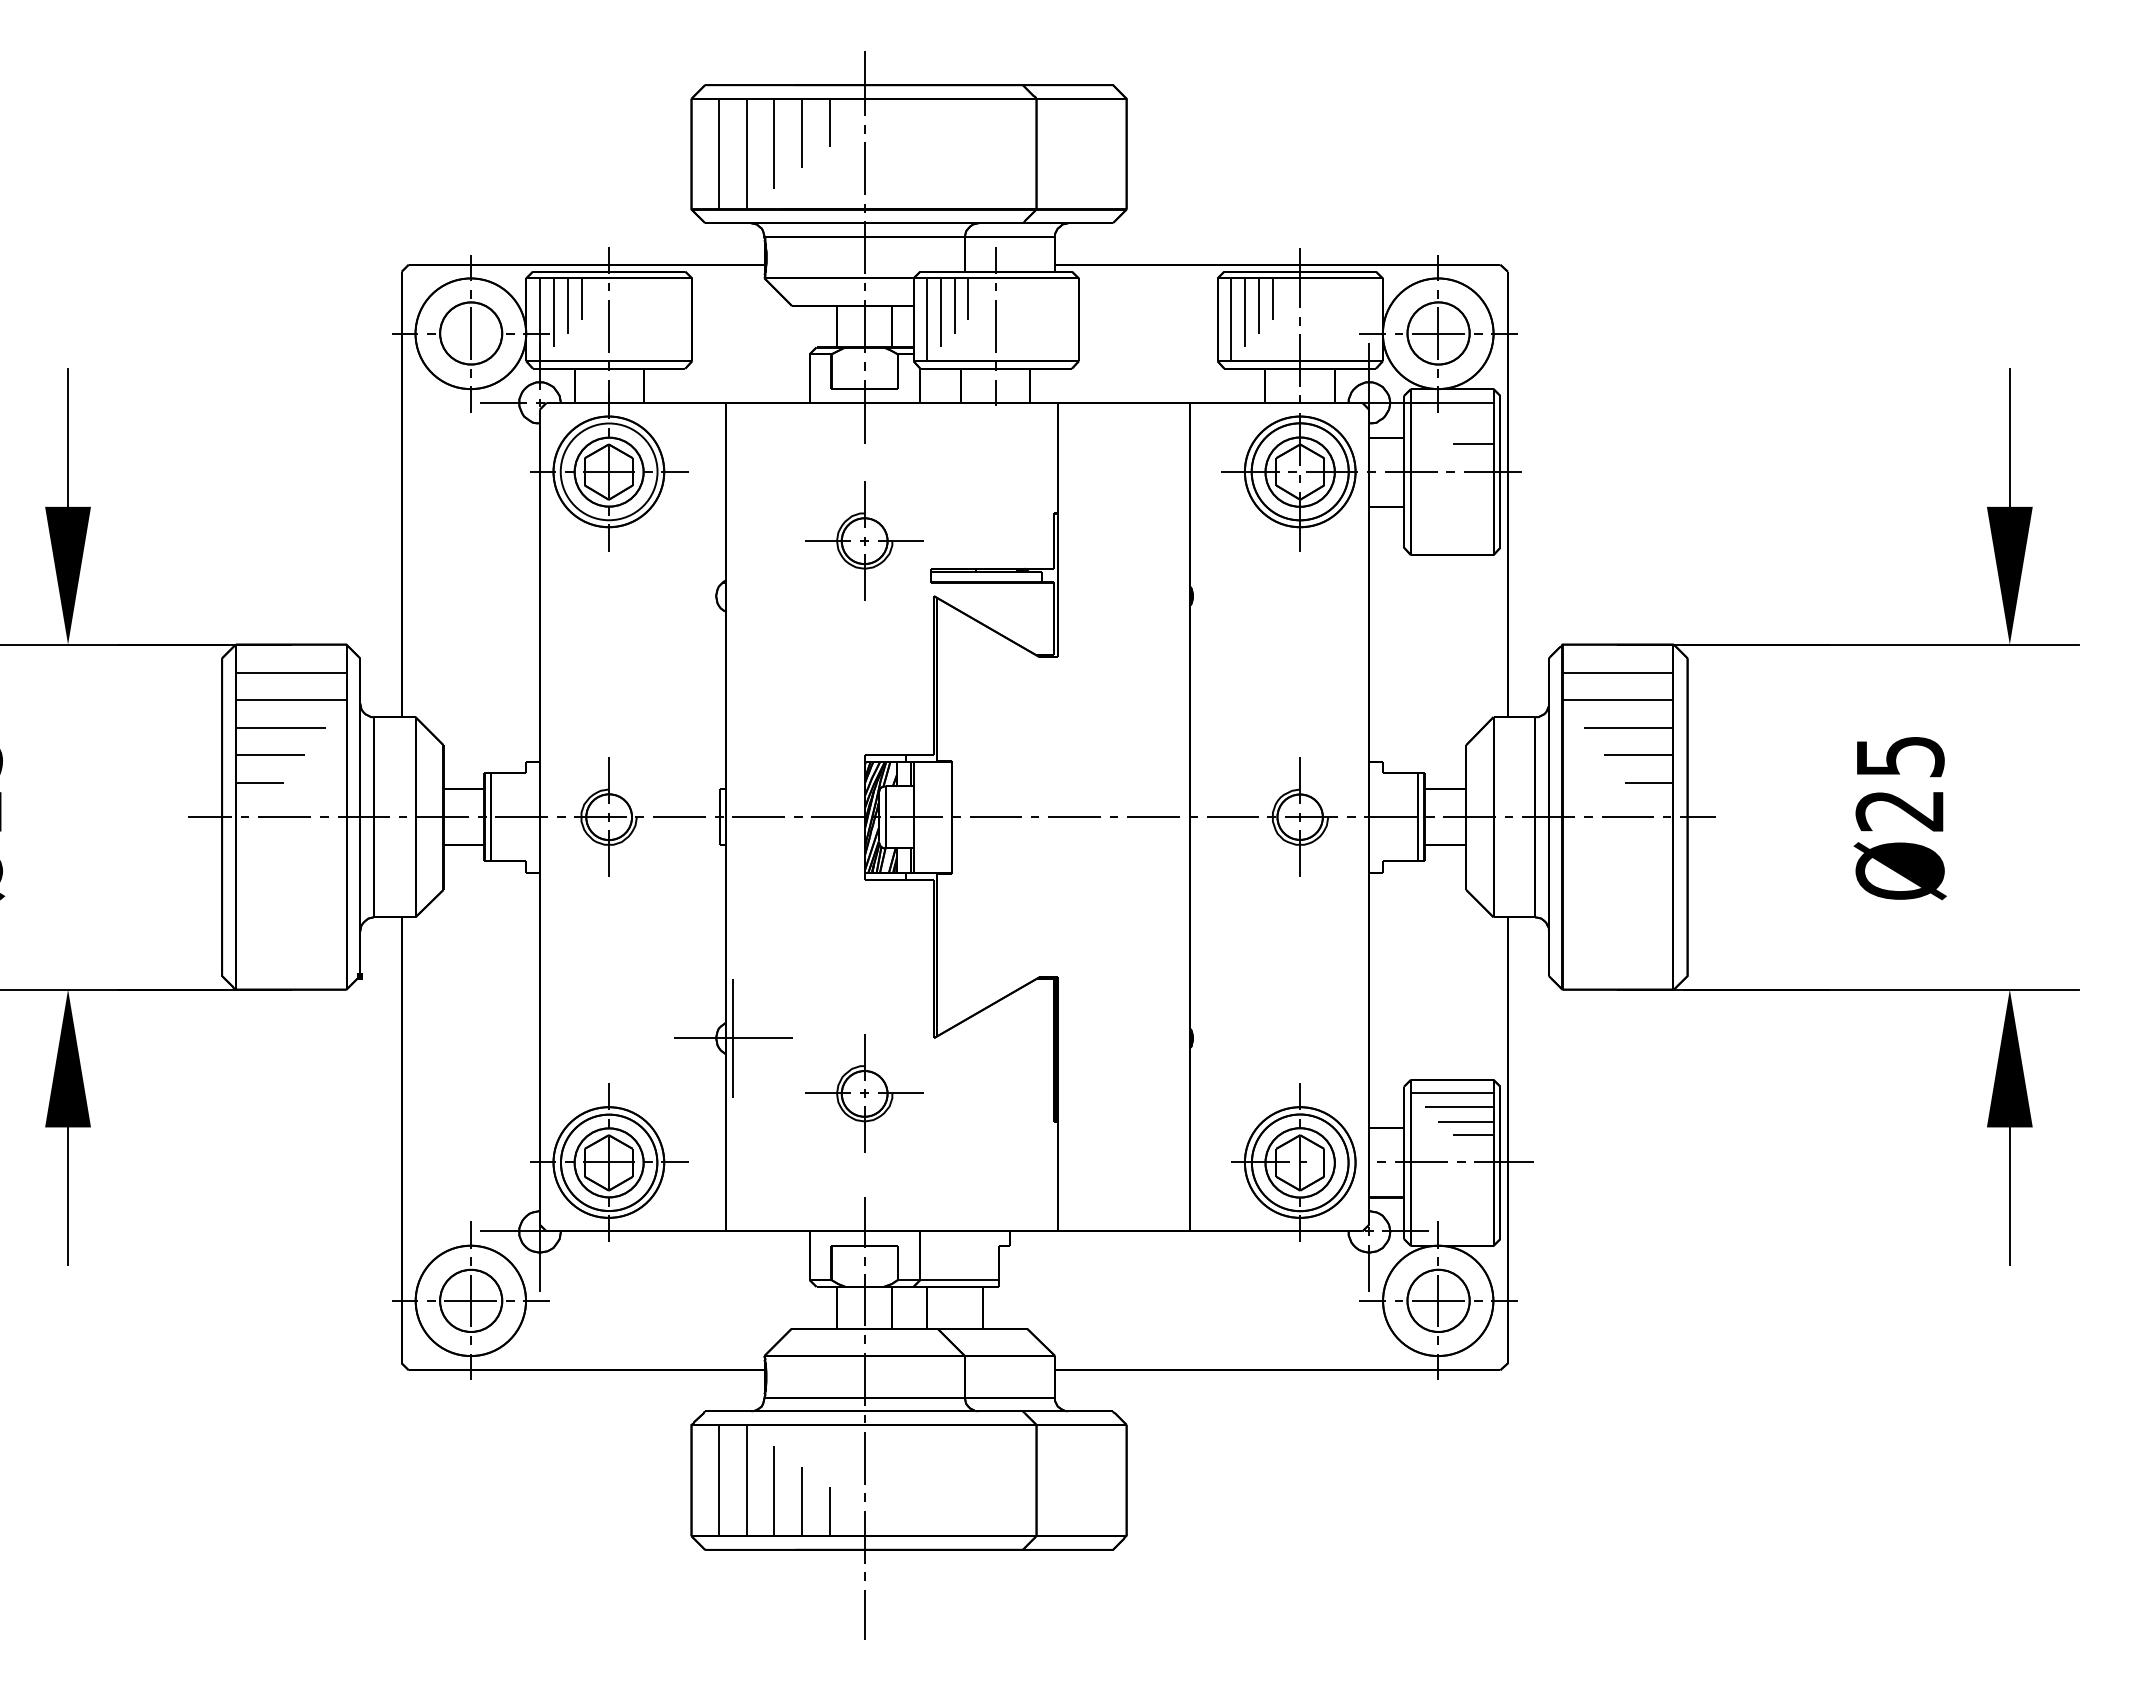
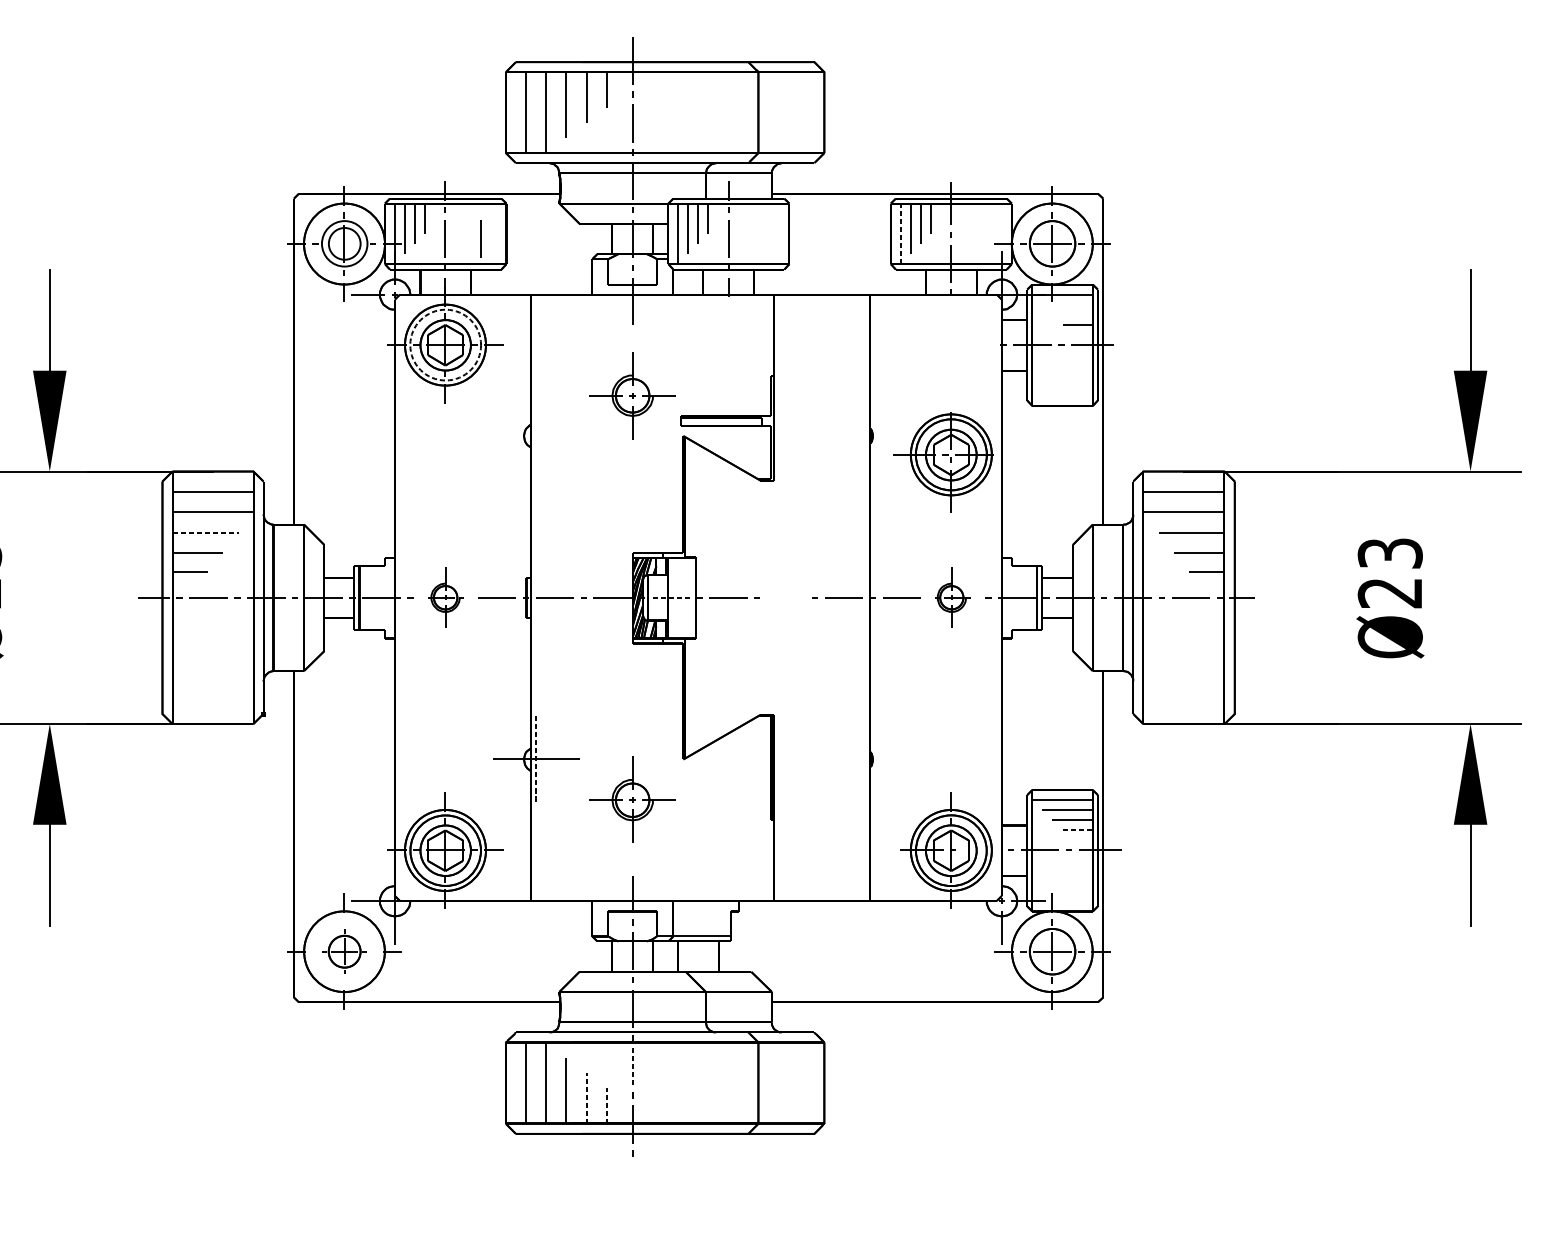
line: (1231, 319) -> (901, 233), solid -> dashed
line: (657, 326) -> (481, 238), added
circle: (471, 333) -> (344, 243), size x0.7
circle: (608, 471) -> (445, 344), solid -> dashed
part: (1289, 482) -> (943, 462), moved
line: (281, 727) -> (205, 532), solid -> dashed
text: (1899, 756) -> (1389, 553), Ø25 -> Ø23
part: (608, 816) -> (445, 597), size x0.7
line: (1074, 816) -> (786, 597), removed
part: (1302, 816) -> (953, 597), size x0.7
line: (916, 817) -> (670, 598), solid -> dashed
line: (733, 1038) -> (536, 759), solid -> dashed
line: (1473, 1135) -> (1078, 830), solid -> dashed
part: (470, 1300) -> (344, 951), size x0.7
line: (865, 1459) -> (633, 1067), solid -> dashed
line: (802, 1501) -> (587, 1098), solid -> dashed
line: (829, 1511) -> (606, 1105), solid -> dashed
line: (864, 1614) -> (632, 1181), removed

